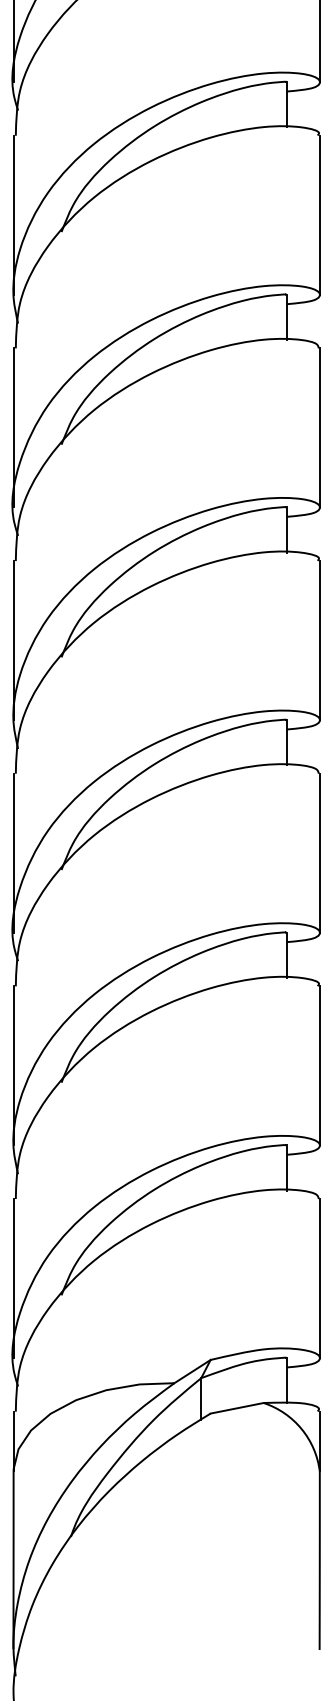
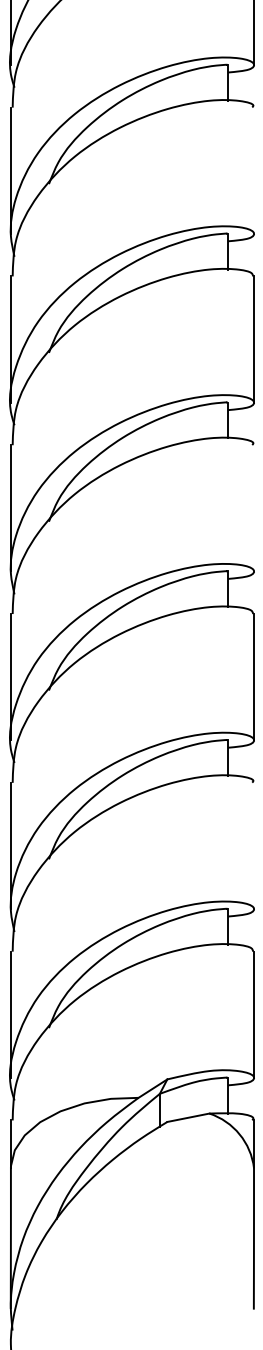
line: (319, 214) -> (253, 170), removed
line: (319, 640) -> (253, 508), removed
line: (319, 1065) -> (253, 845), removed

